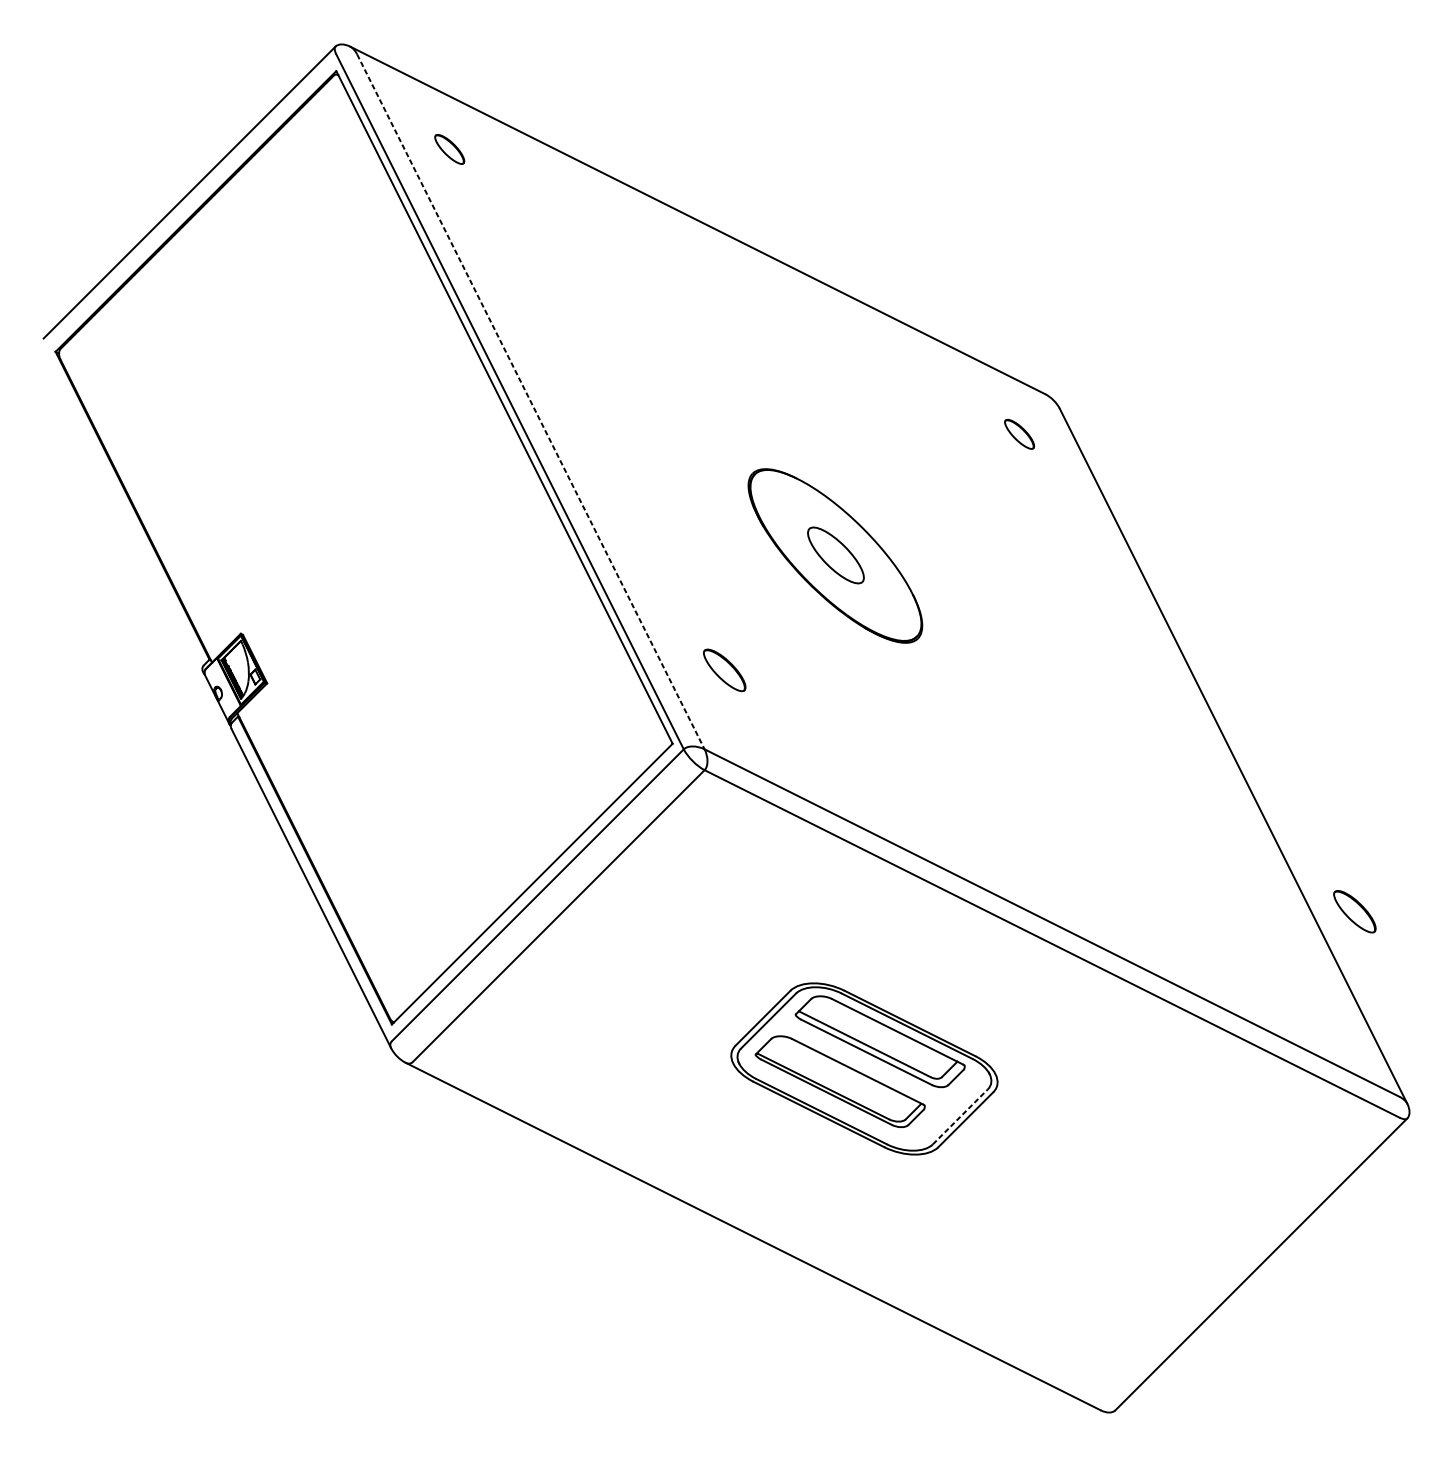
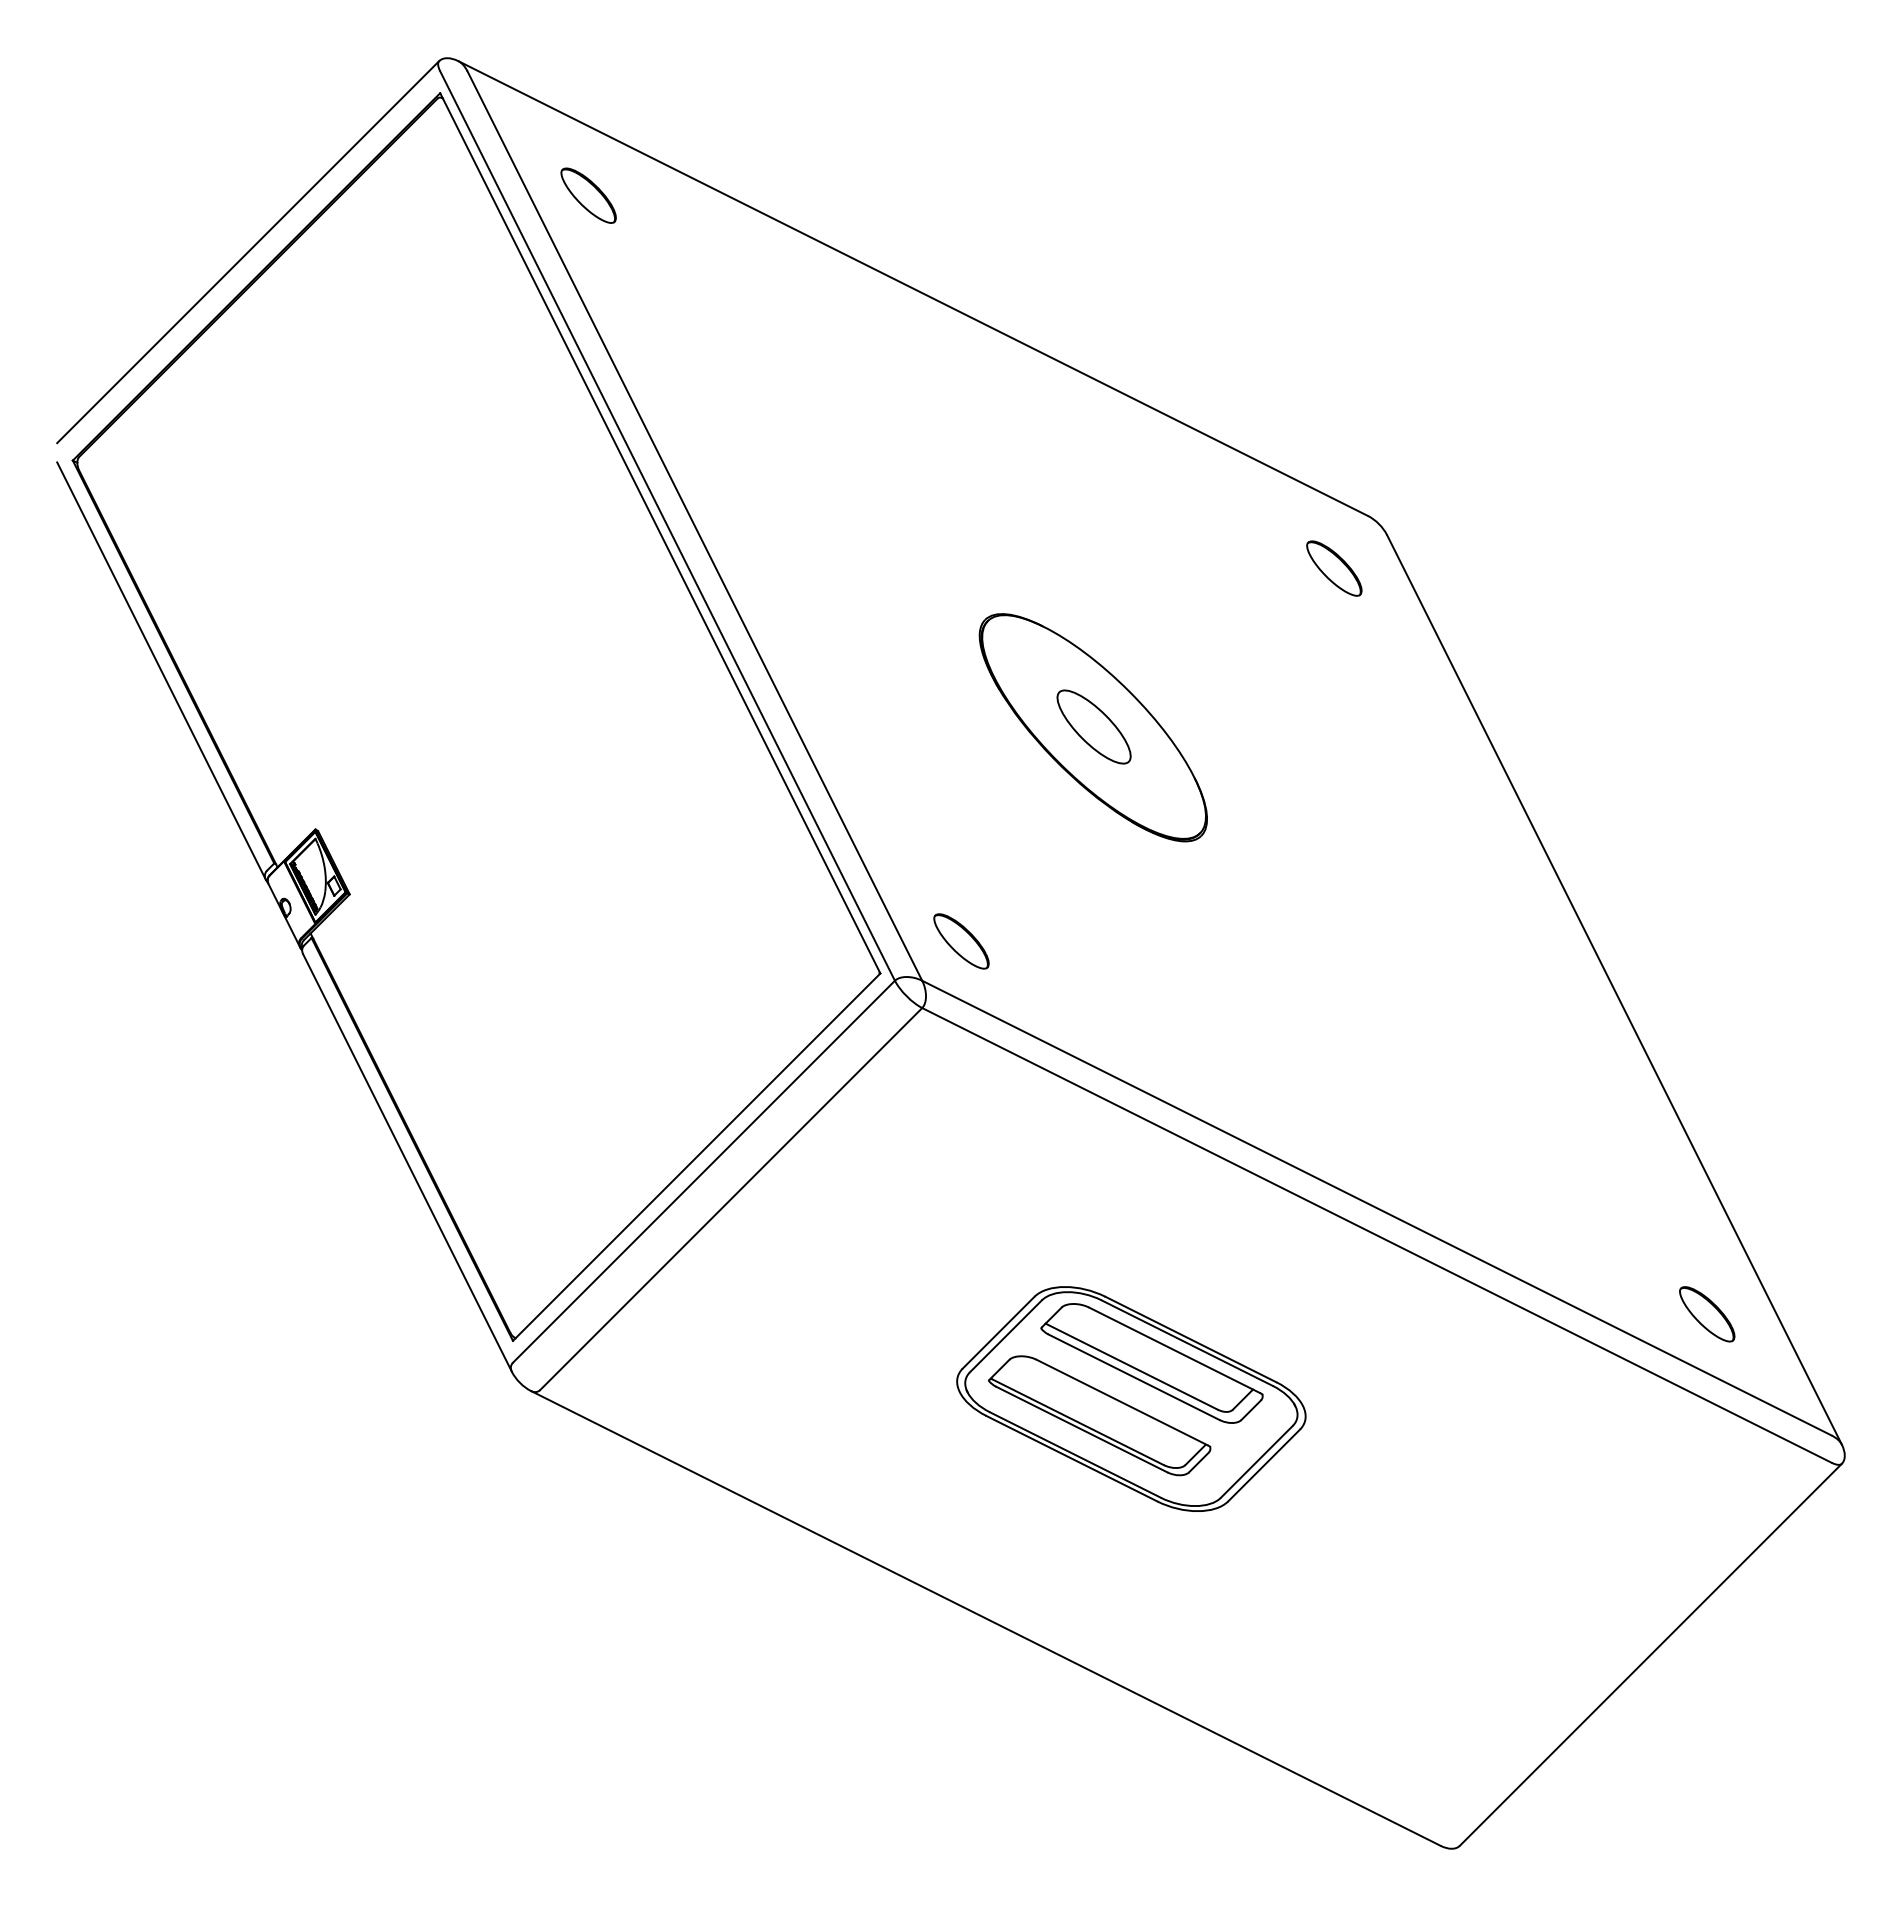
part: (449, 149) -> (588, 195), size x1.43
line: (531, 402) -> (695, 526), dashed -> solid
part: (1019, 434) -> (1334, 568), size x1.43
line: (123, 512) -> (161, 670), added
part: (724, 670) -> (961, 941), moved
part: (1355, 911) -> (1707, 1314), moved
line: (960, 1116) -> (1256, 1461), dashed -> solid

